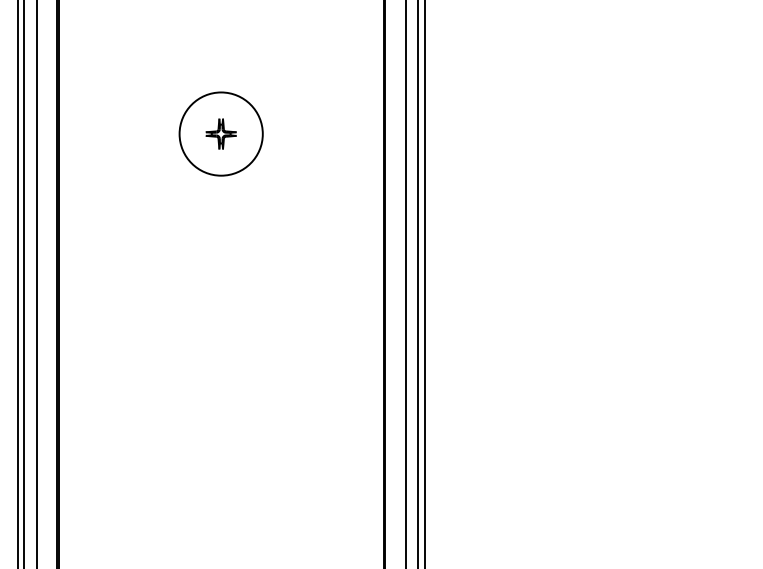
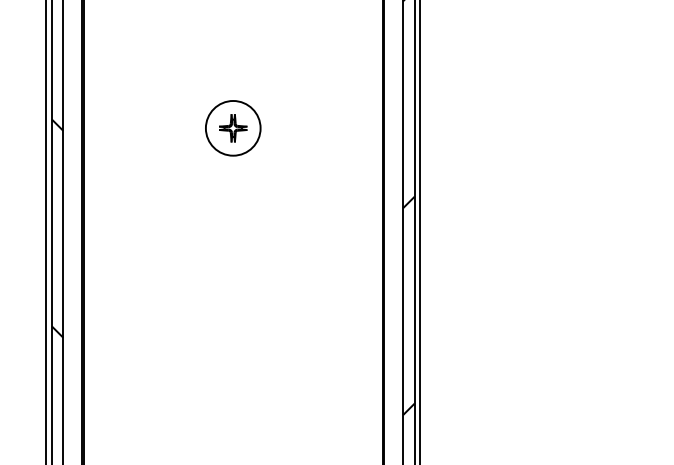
circle: (220, 133) -> (232, 127), size x0.71
hatch: (30, 242) -> (57, 228), added
hatch: (411, 326) -> (408, 305), added

